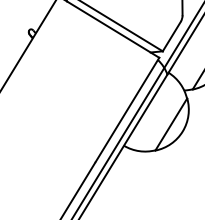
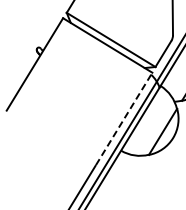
line: (127, 109) -> (124, 118), solid -> dashed

